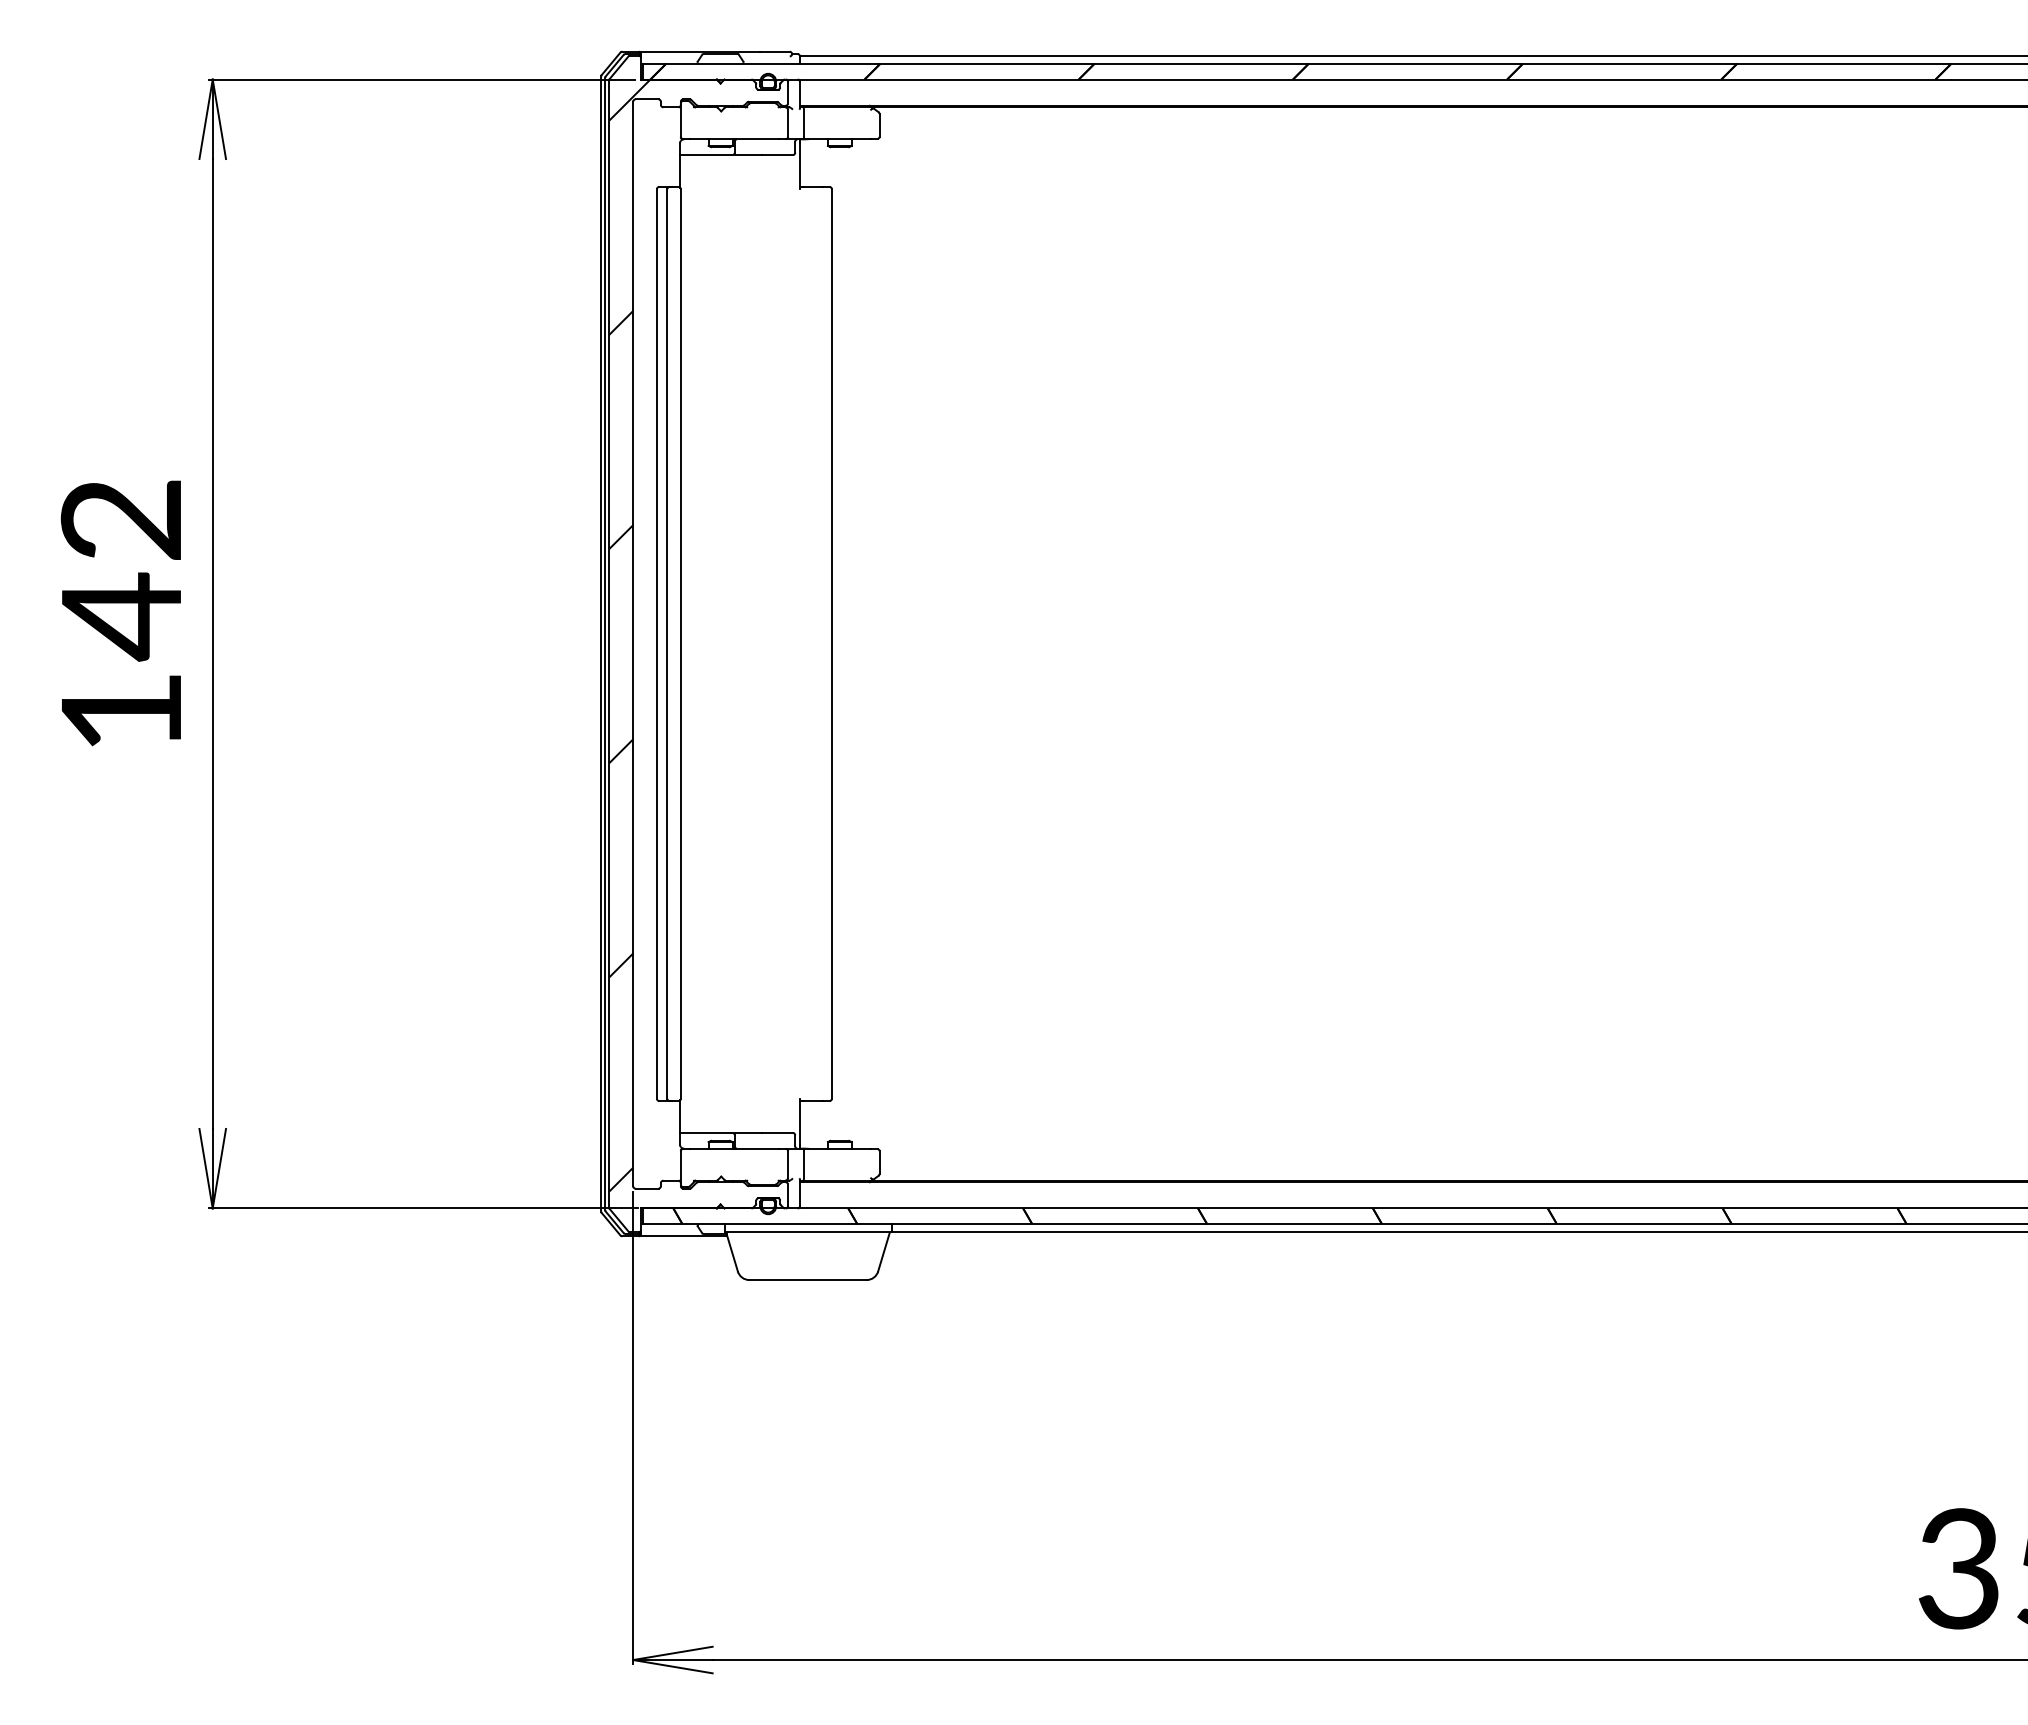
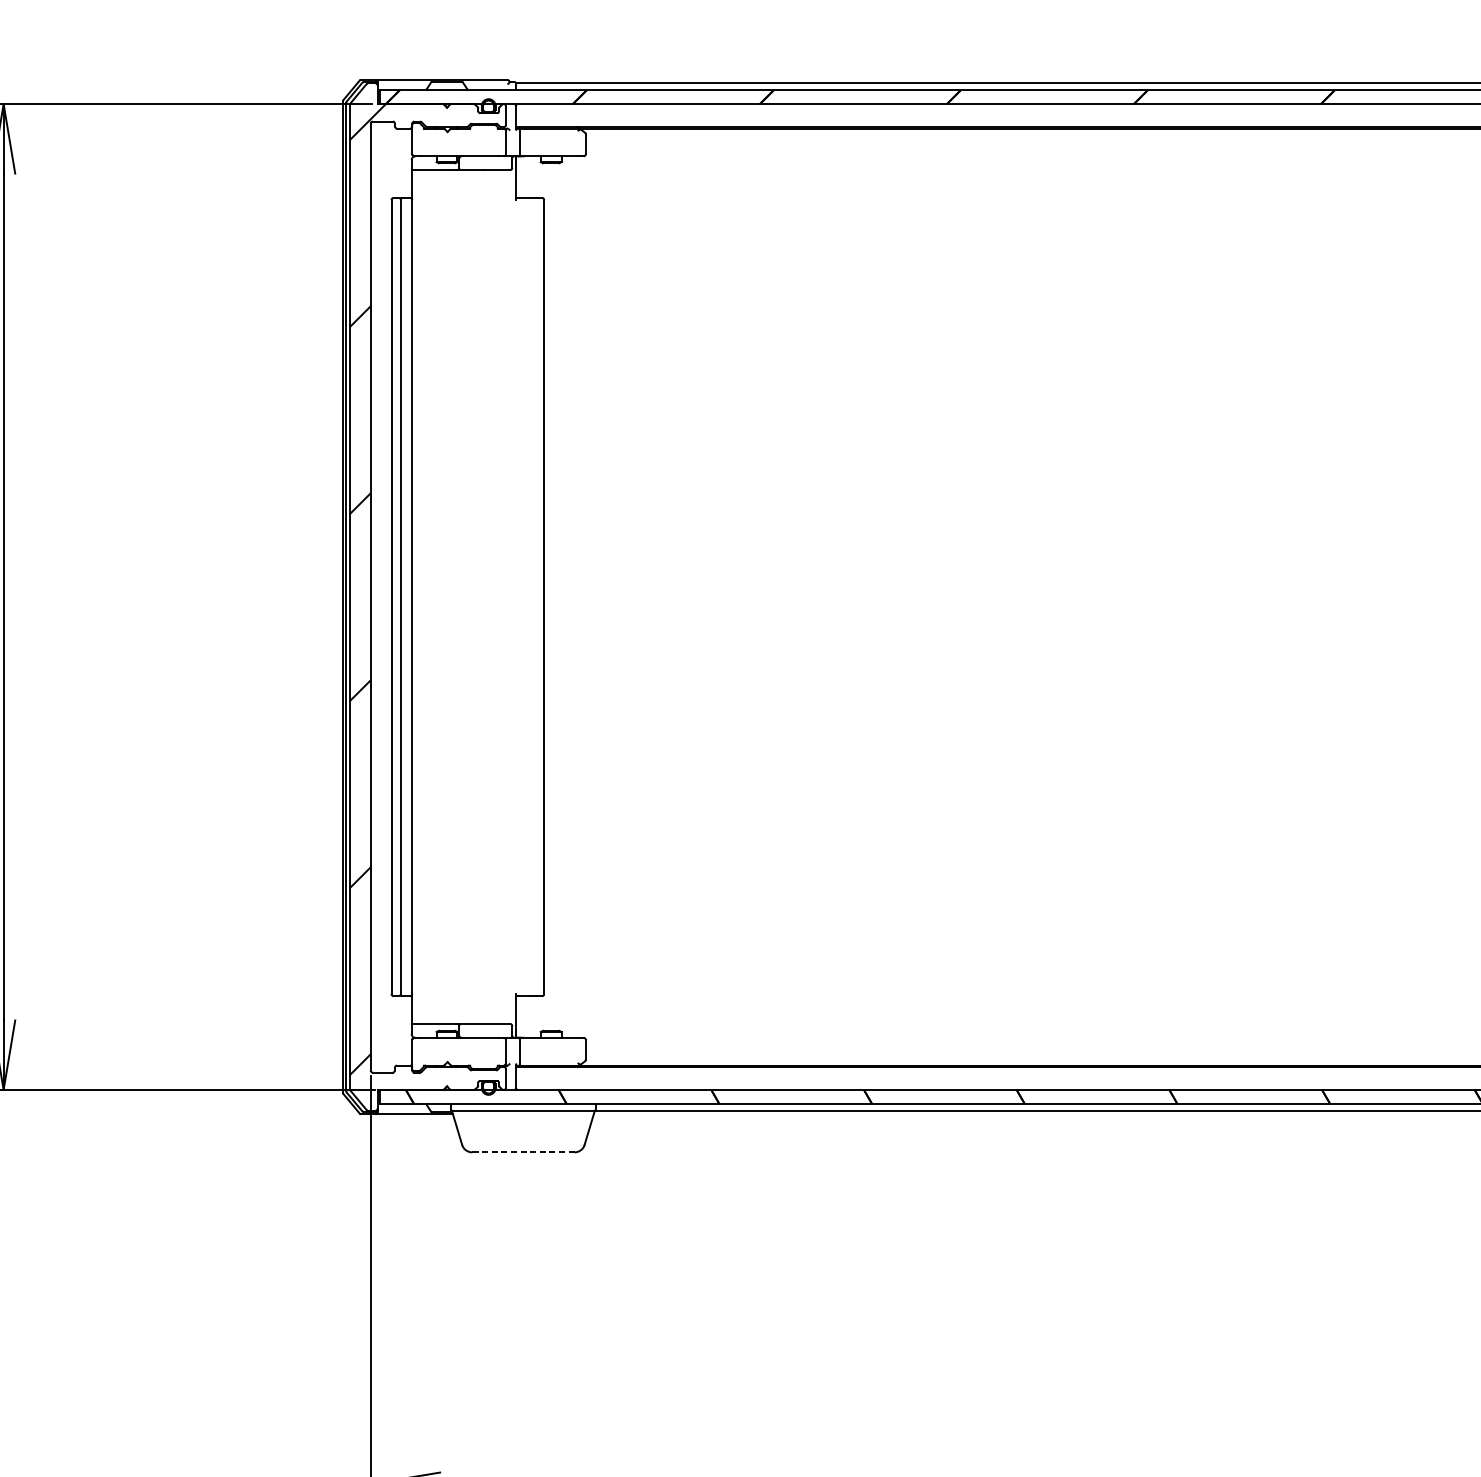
line: (808, 1280) -> (523, 1152), solid -> dashed

